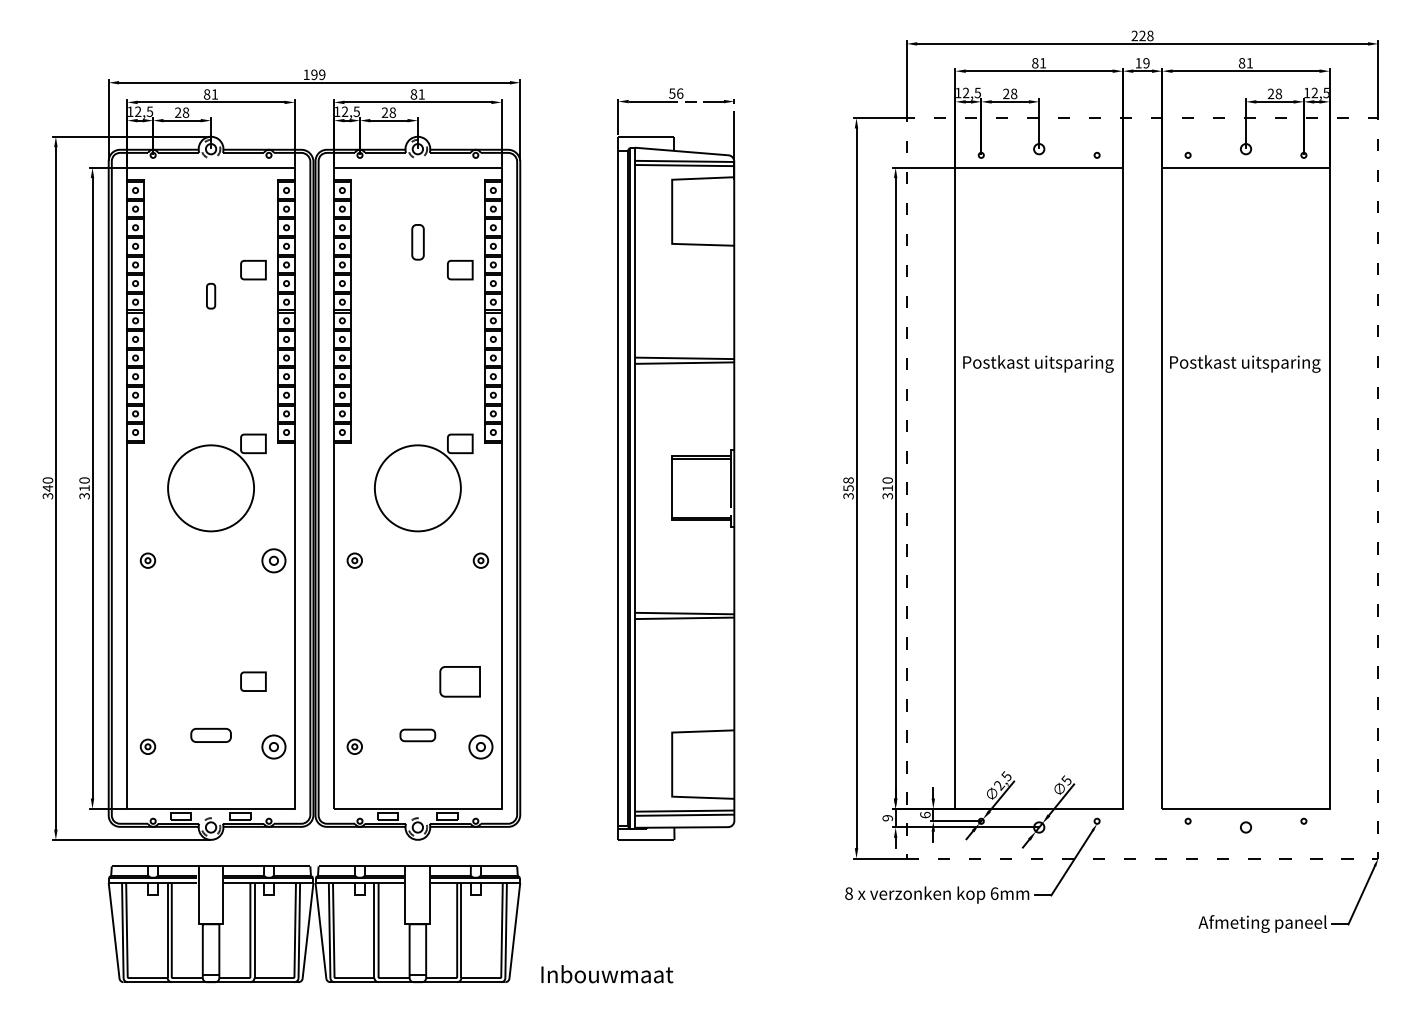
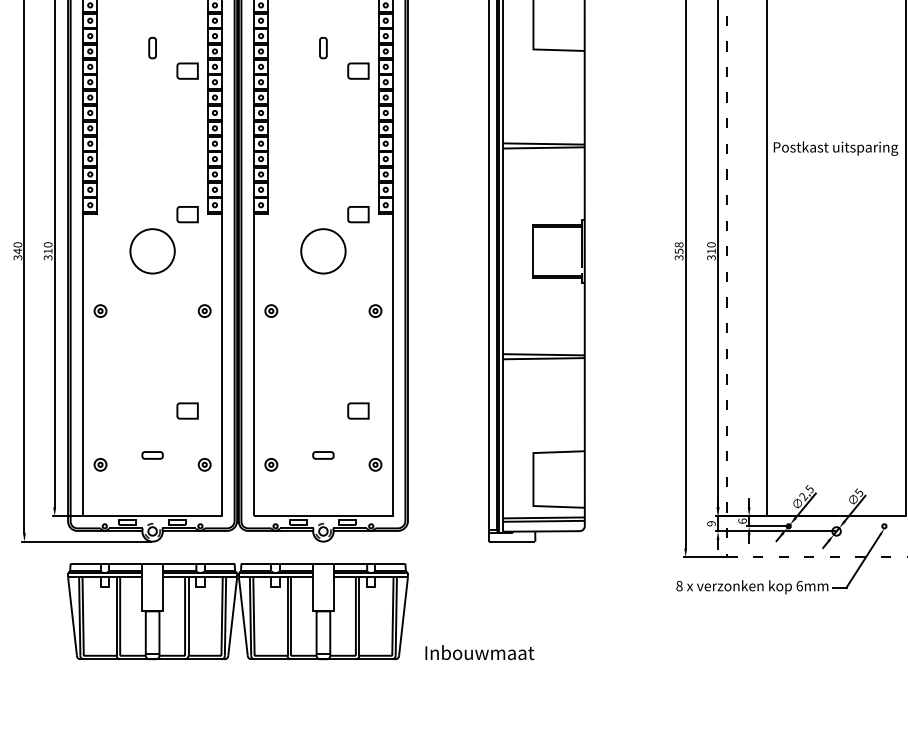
part: (417, 241) -> (323, 47), size x0.71
part: (211, 295) -> (152, 47), moved
circle: (210, 488) -> (152, 251), size x0.62
circle: (417, 488) -> (323, 251), size x0.62
part: (274, 560) -> (205, 310), size x0.62
part: (460, 681) -> (358, 410), size x0.62
part: (210, 735) -> (152, 455), size x0.62
part: (417, 735) -> (323, 455), size x0.71
part: (274, 746) -> (205, 464), size x0.62
part: (480, 746) -> (375, 464), size x0.62

